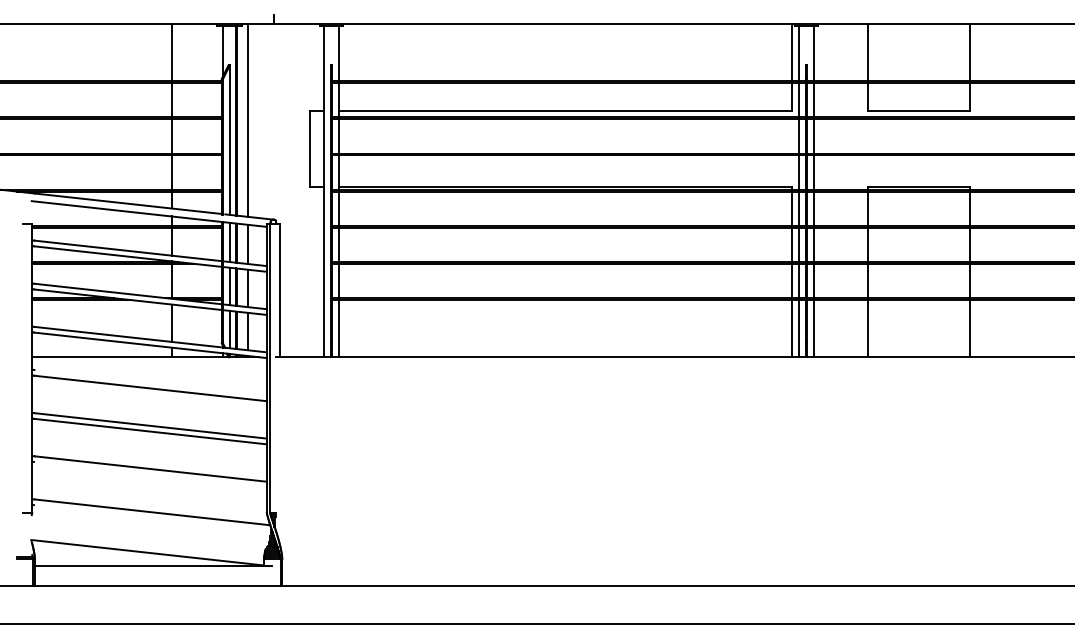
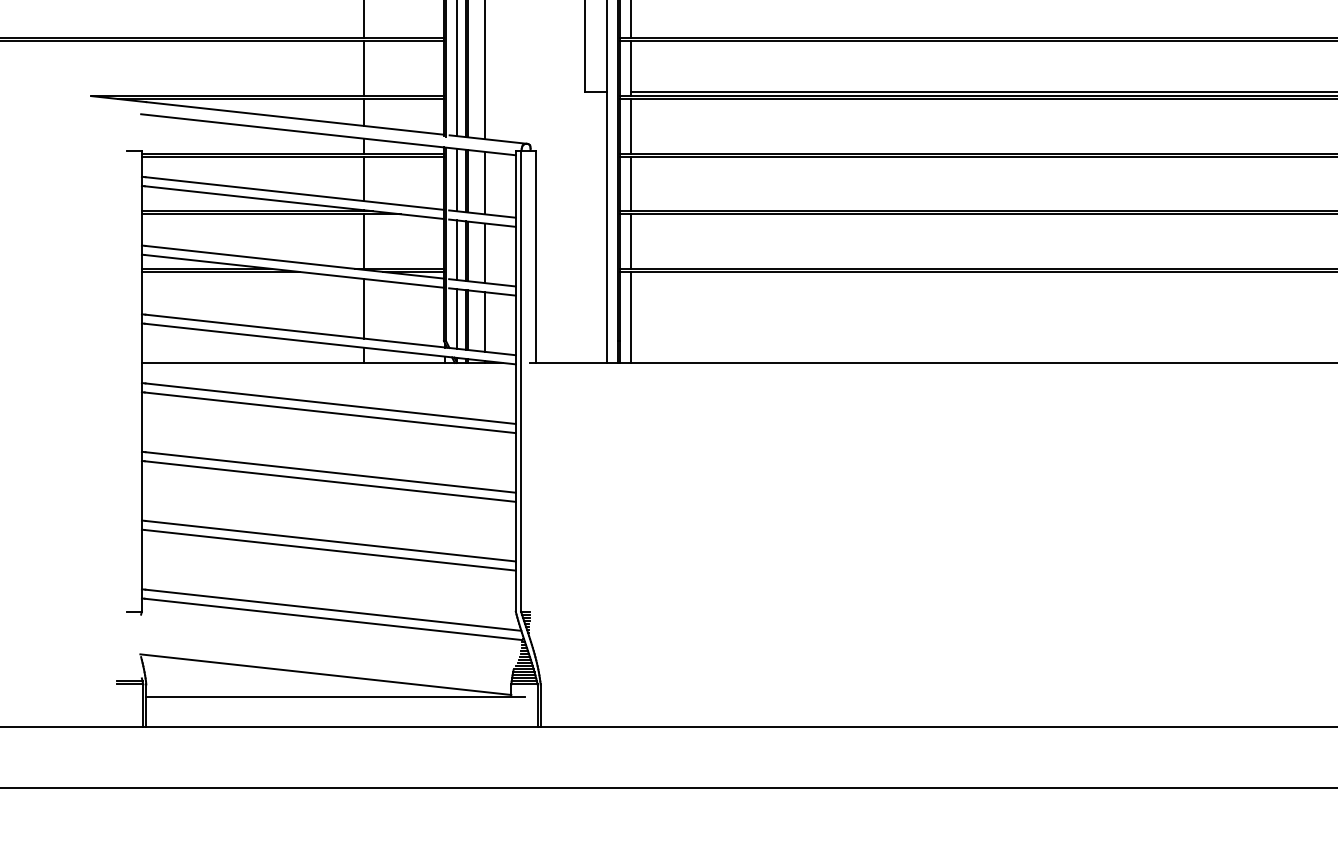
line: (150, 382) -> (330, 403), added
line: (150, 474) -> (330, 549), added
line: (152, 518) -> (333, 620), added

